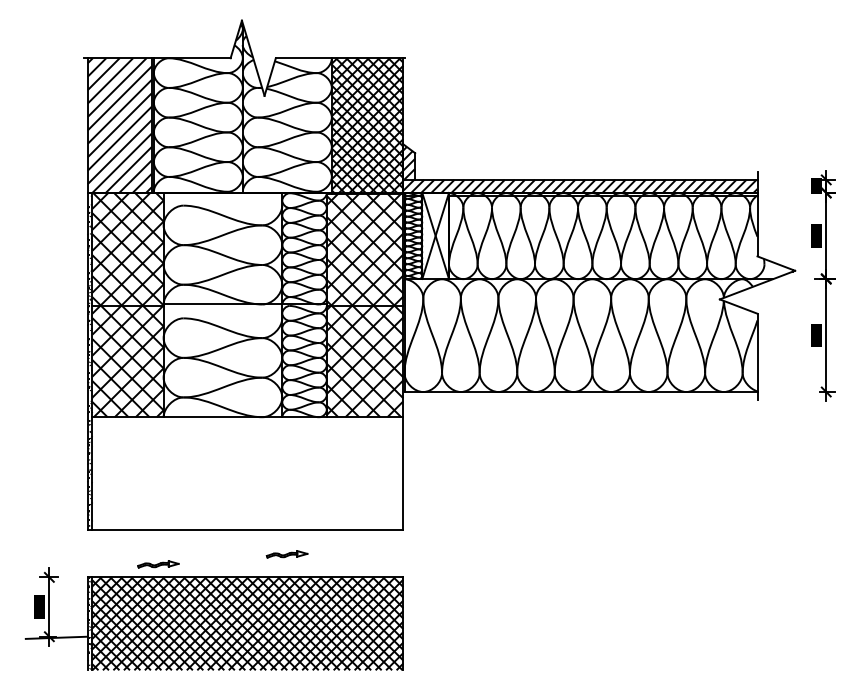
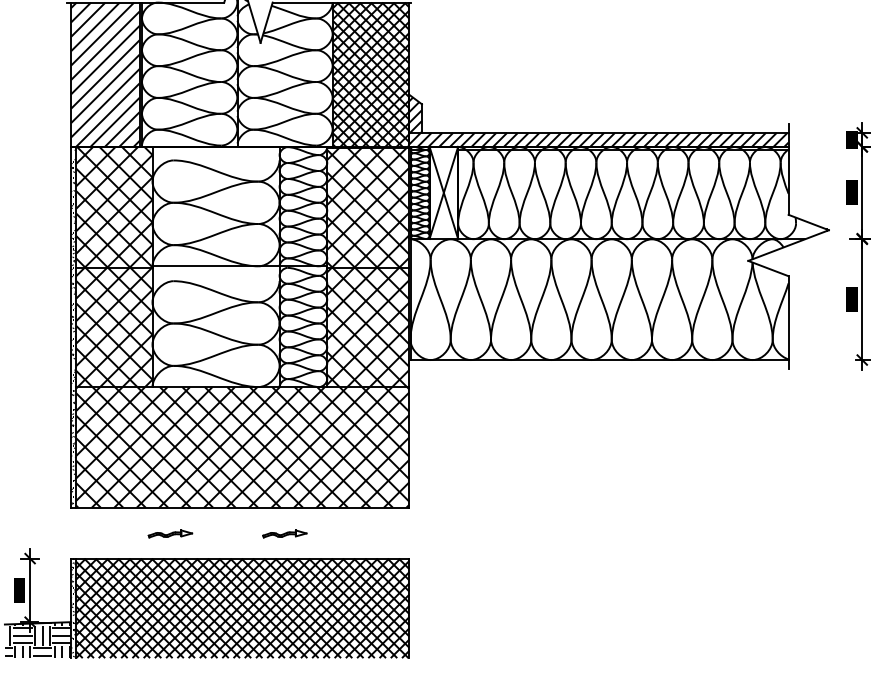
hatch: (247, 473) -> (242, 447), added
part: (158, 564) -> (170, 534), moved
hatch: (56, 653) -> (37, 640), added

